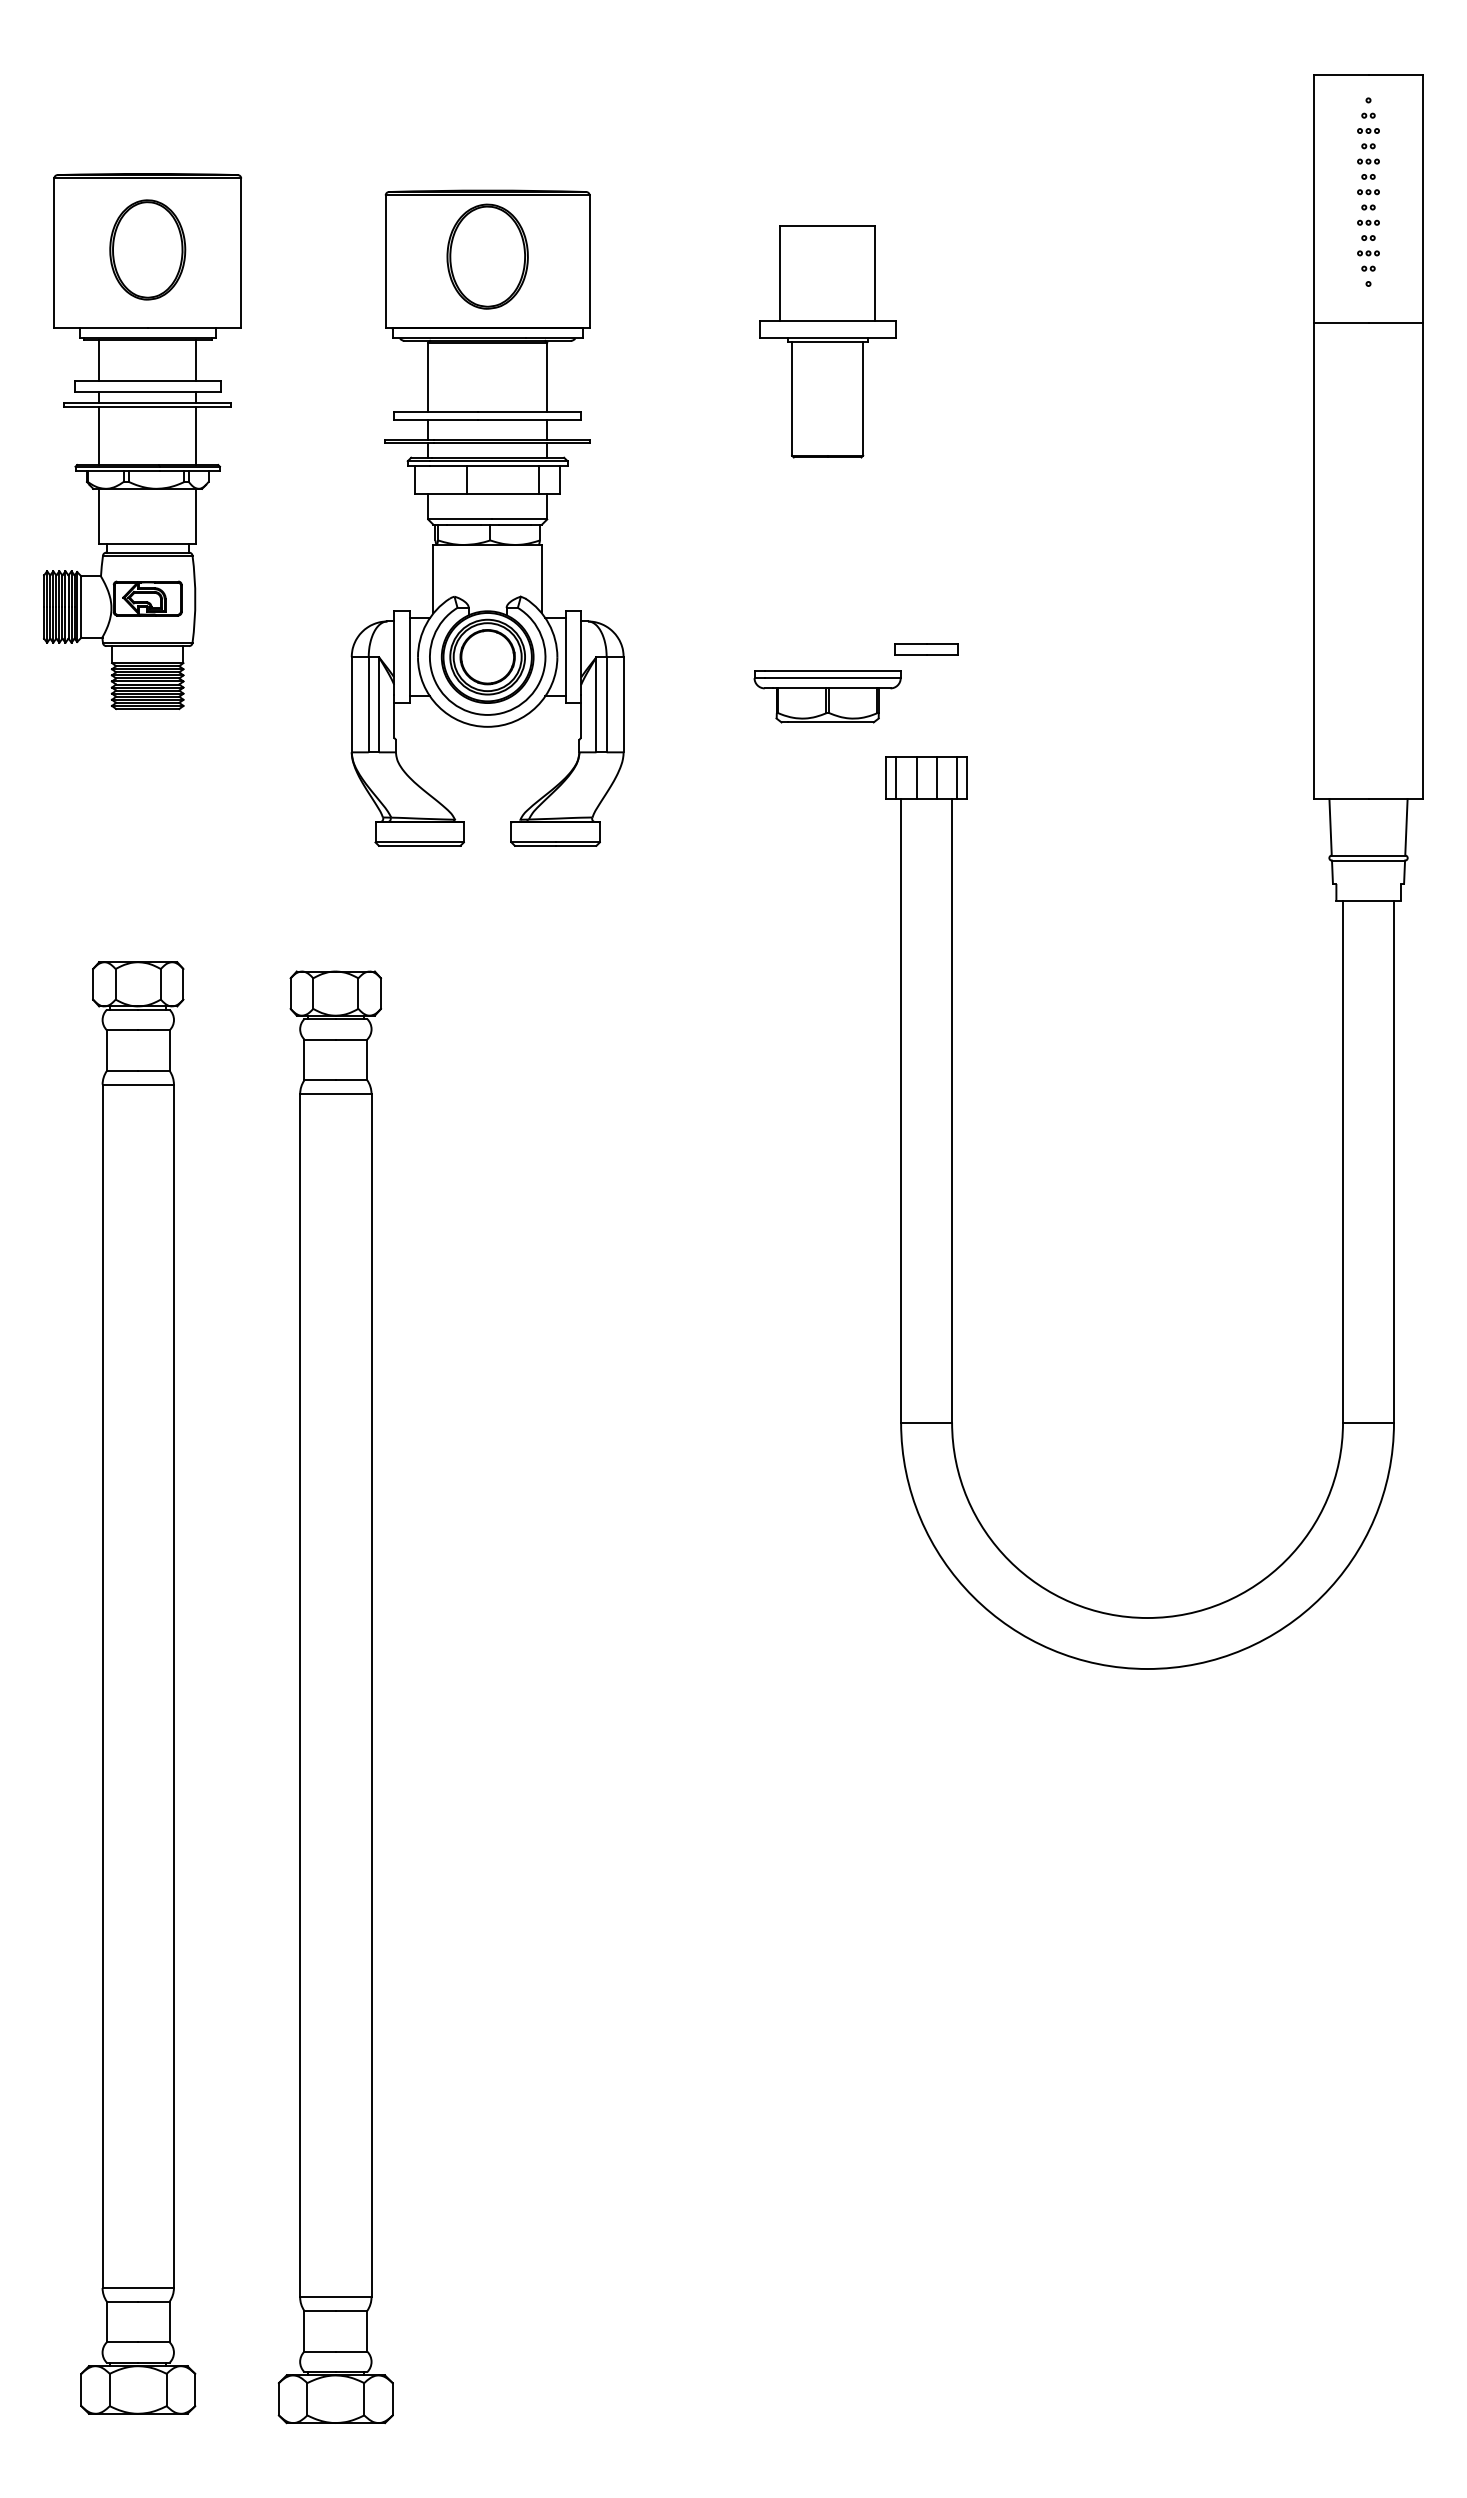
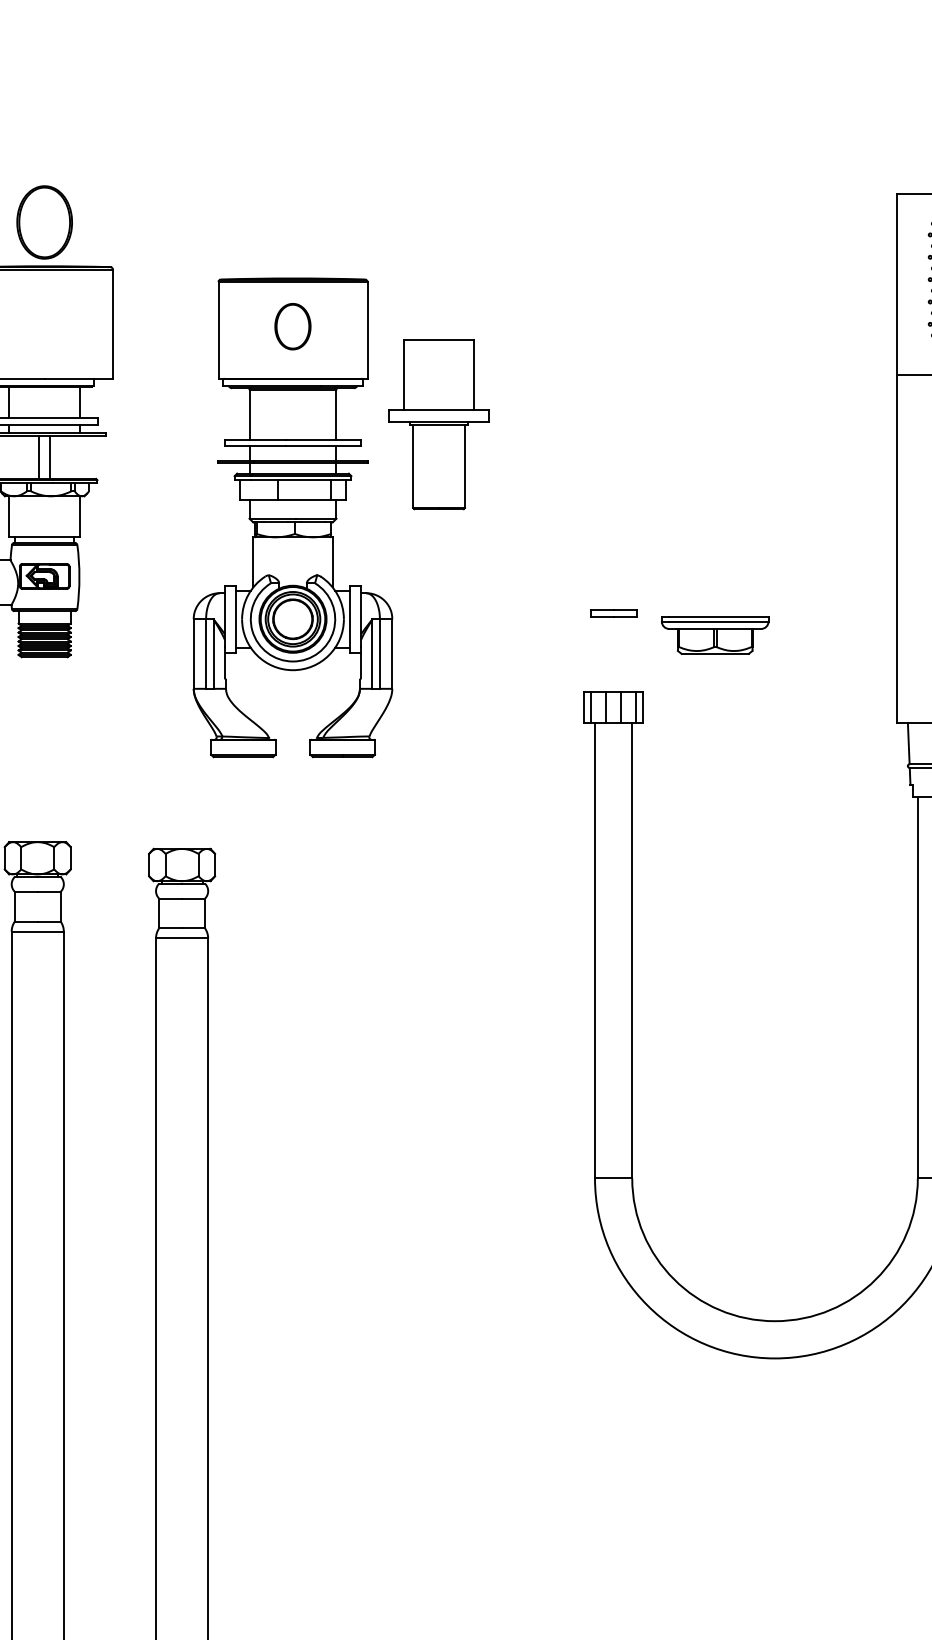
part: (147, 249) -> (44, 222), moved
part: (487, 256) -> (292, 326), size x0.6
part: (827, 341) -> (438, 424), moved
line: (99, 435) -> (50, 457), moved
line: (196, 435) -> (39, 457), moved
part: (827, 696) -> (715, 634), moved

